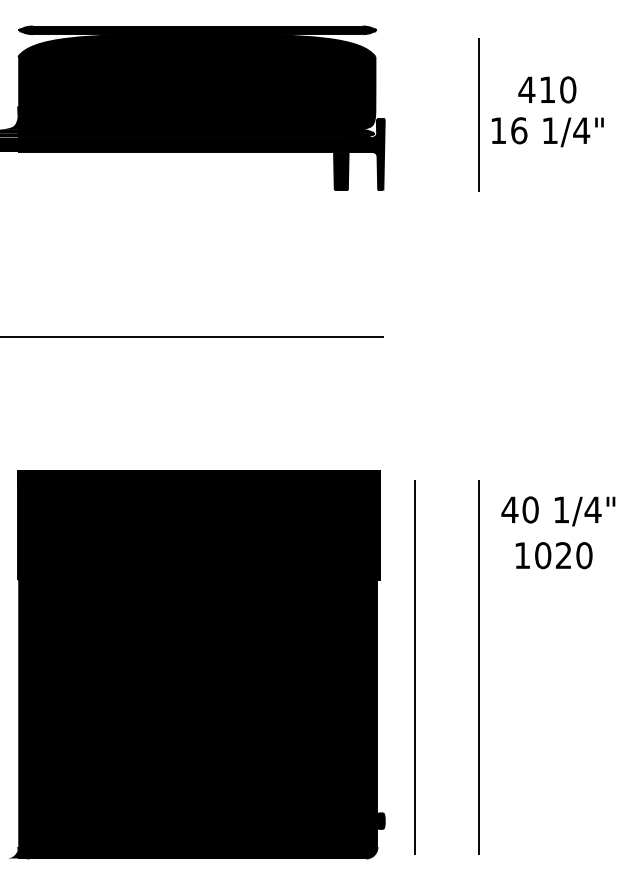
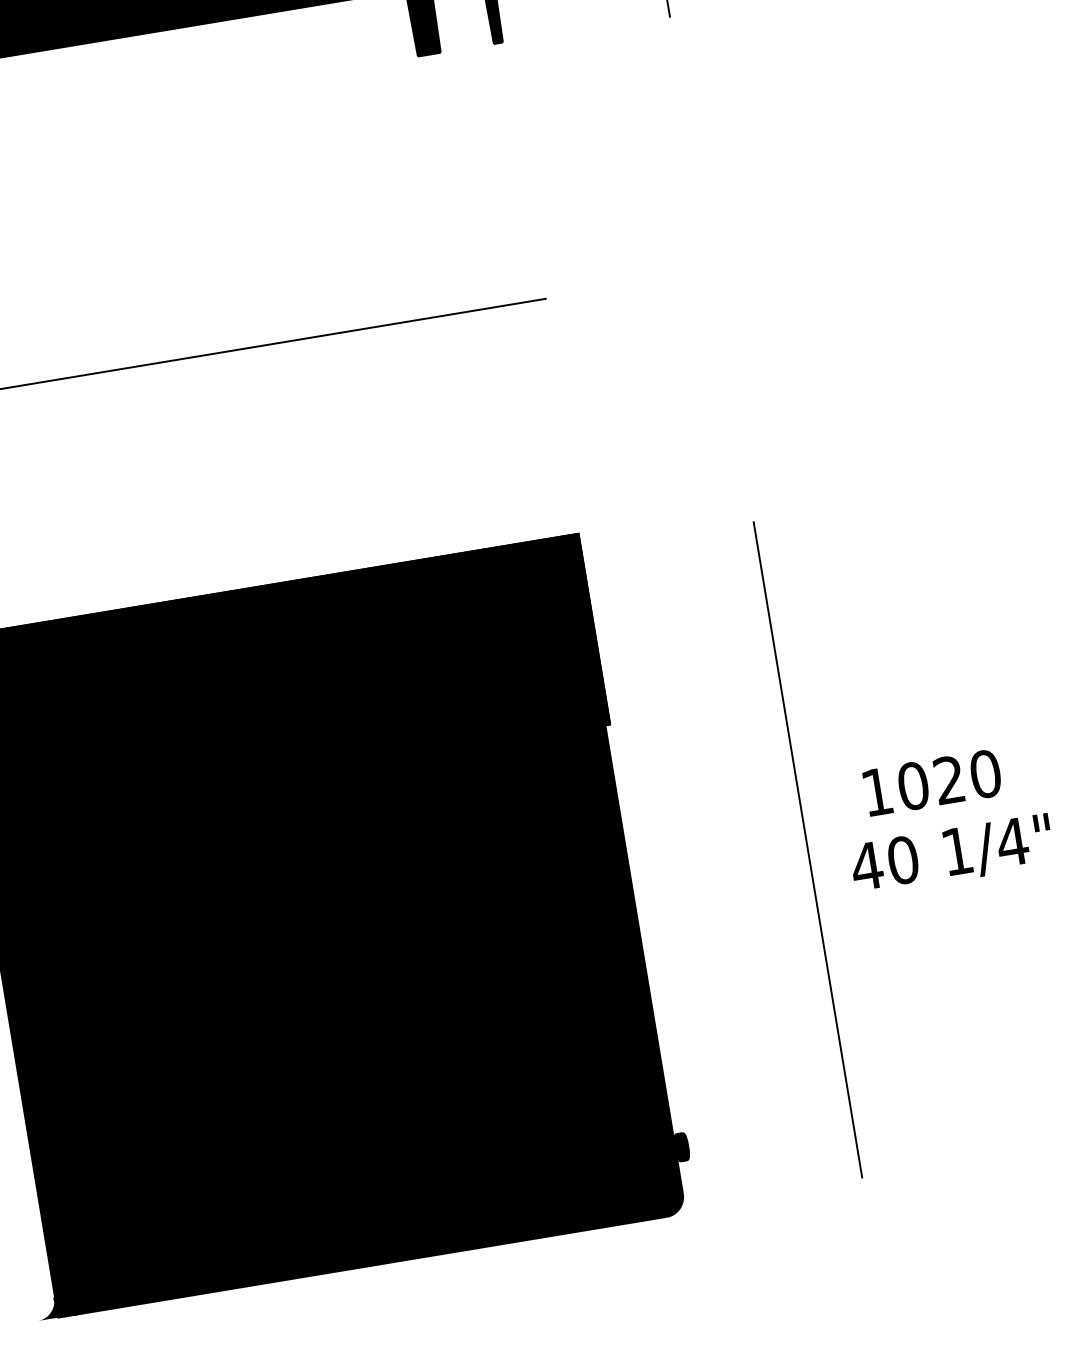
text: (558, 511) -> (952, 854), moved
text: (553, 555) -> (931, 782), moved
line: (414, 667) -> (695, 868), removed

